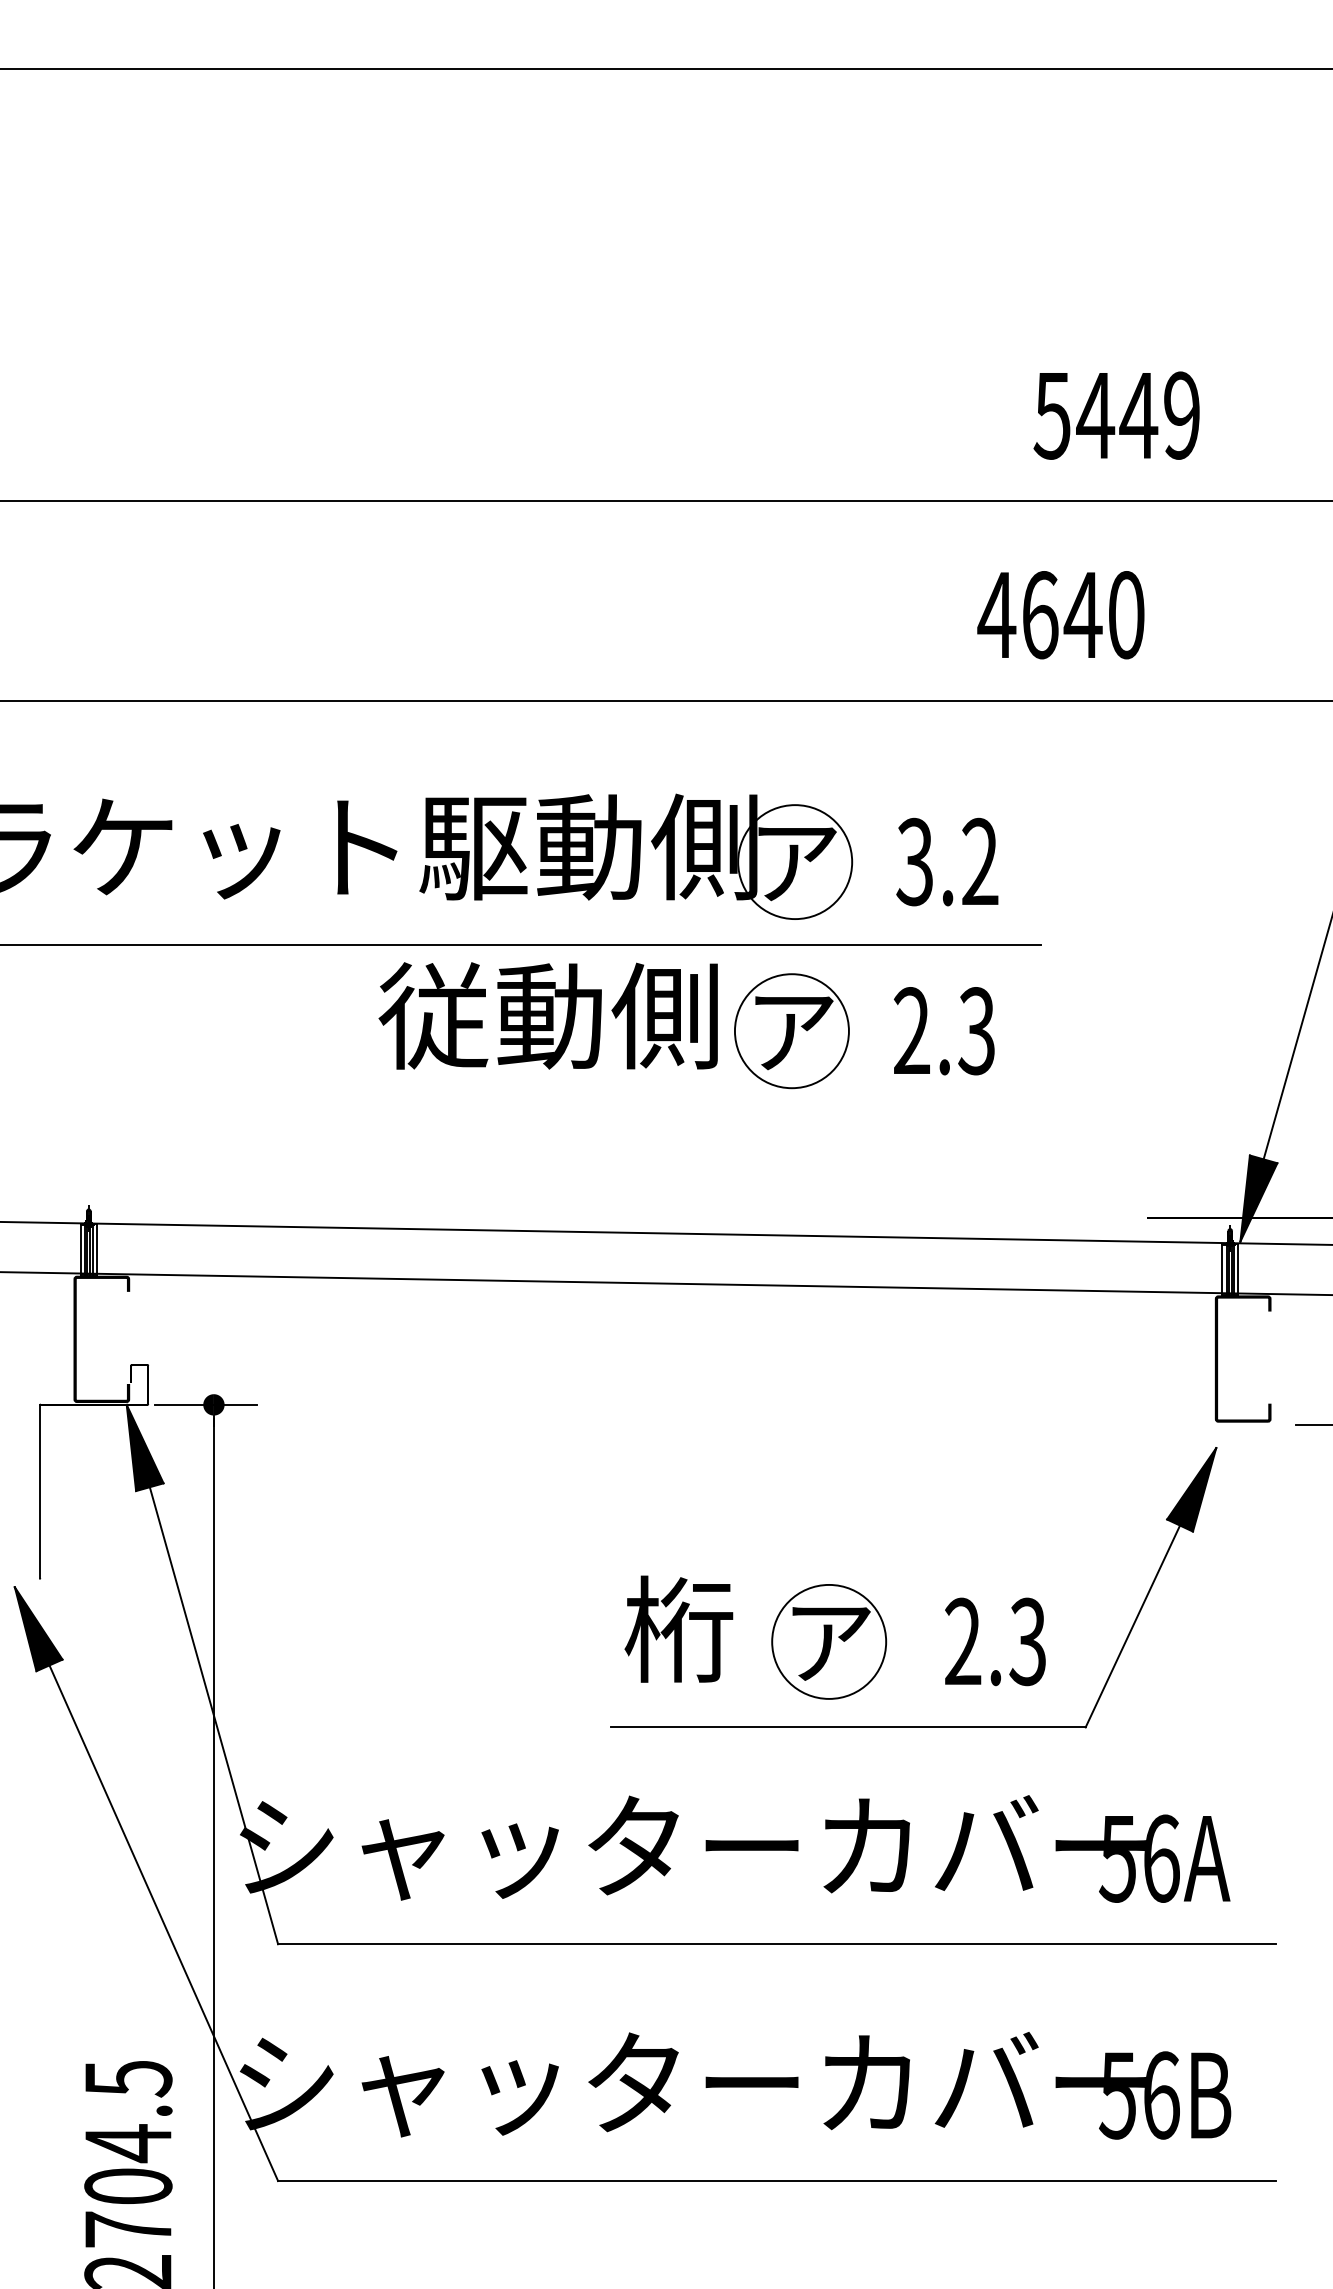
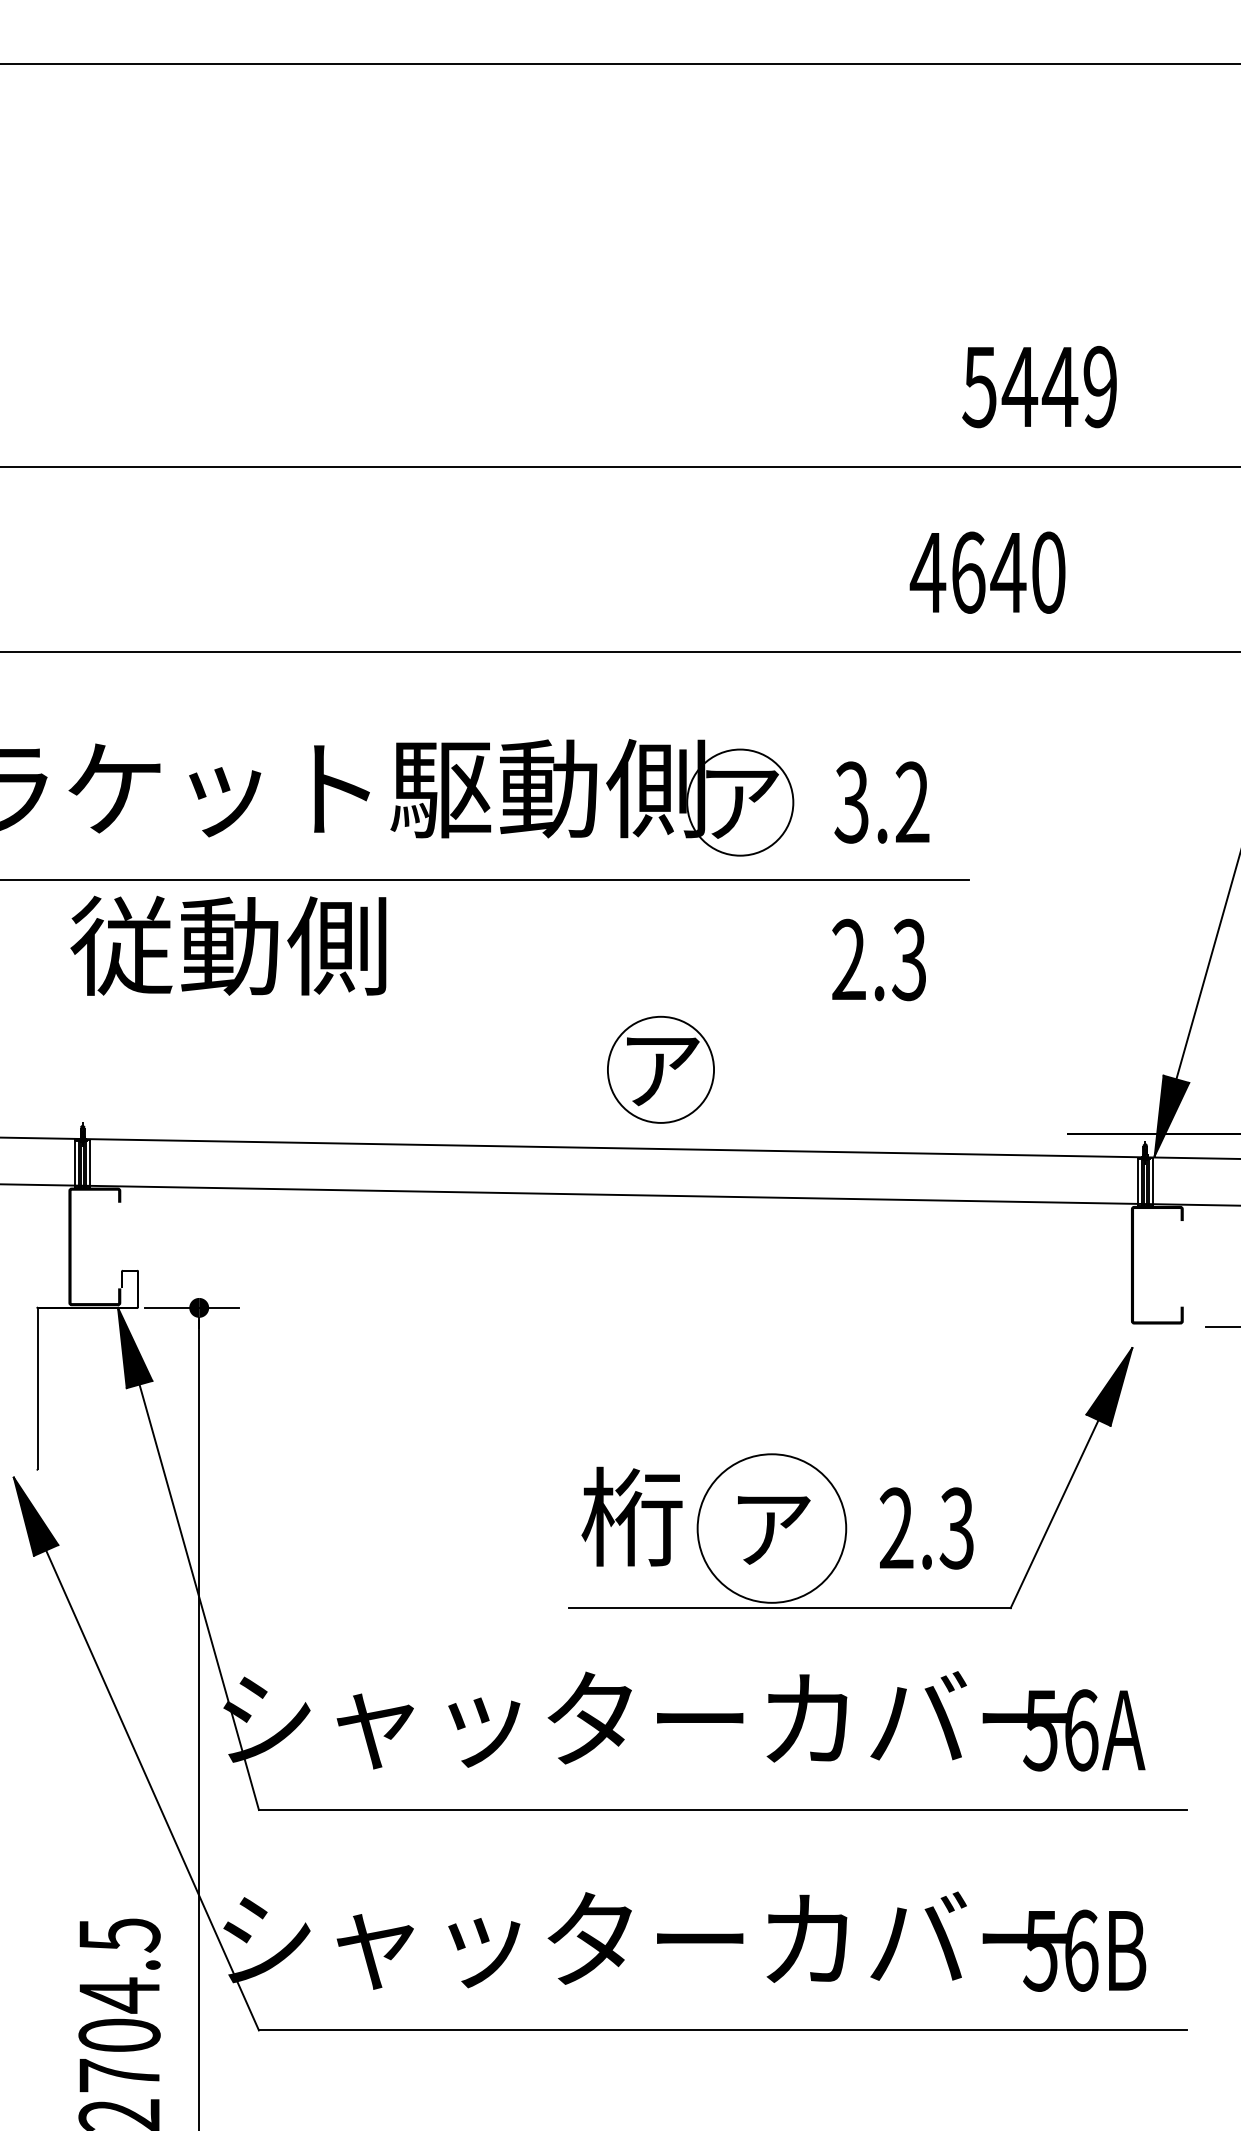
text: (547, 1015) -> (227, 945), moved
part: (791, 1031) -> (660, 1070), moved
circle: (829, 1641) -> (772, 1528), size x1.4

